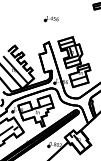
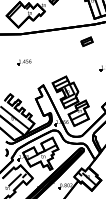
part: (51, 19) -> (24, 62), moved

